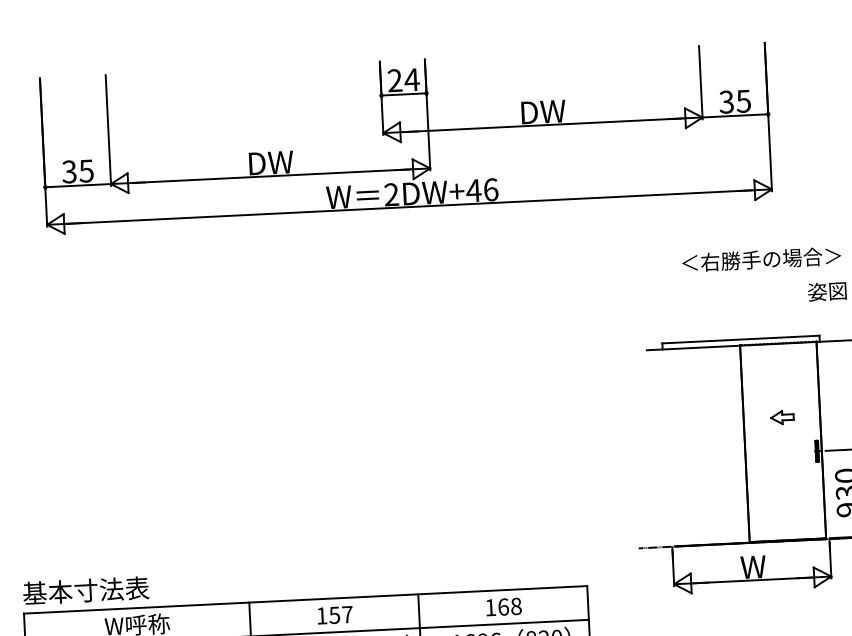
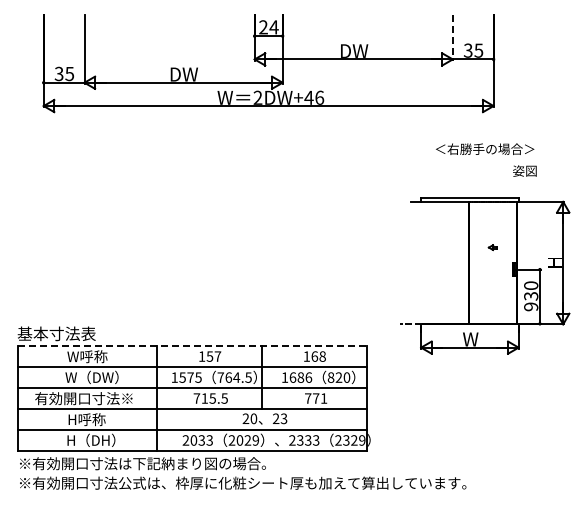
line: (700, 82) -> (452, 37), solid -> dashed
part: (781, 417) -> (492, 247), size x0.6
line: (305, 600) -> (192, 346), solid -> dashed

